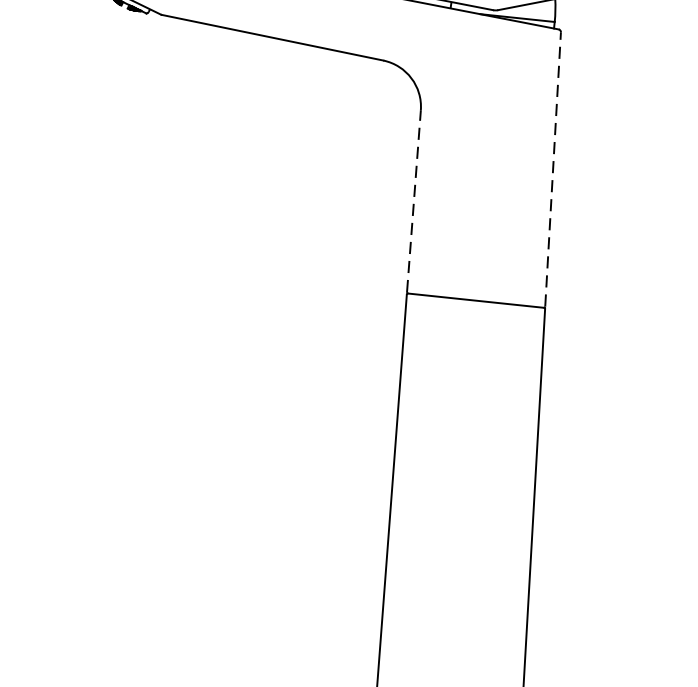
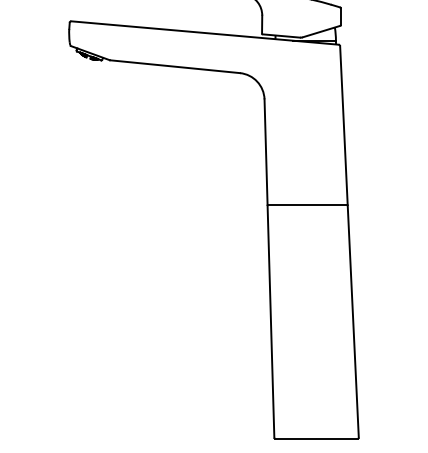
line: (552, 167) -> (343, 124), dashed -> solid
line: (414, 200) -> (266, 151), dashed -> solid

